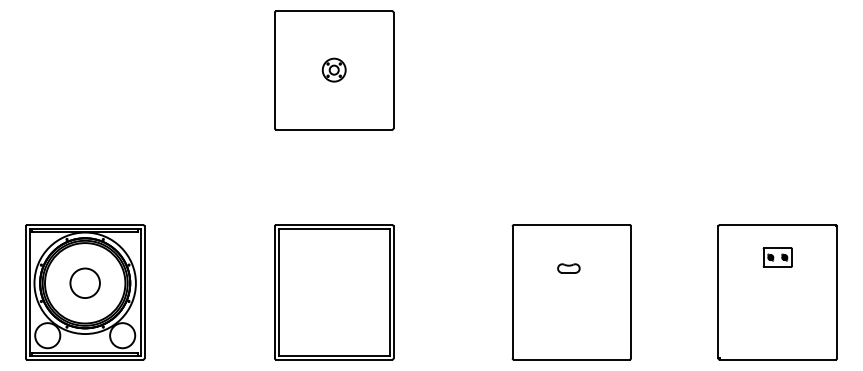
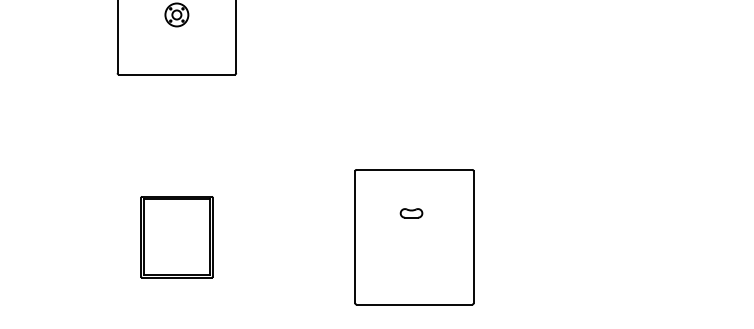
part: (334, 292) -> (177, 237), size x0.6
part: (777, 292) -> (620, 237), removed

